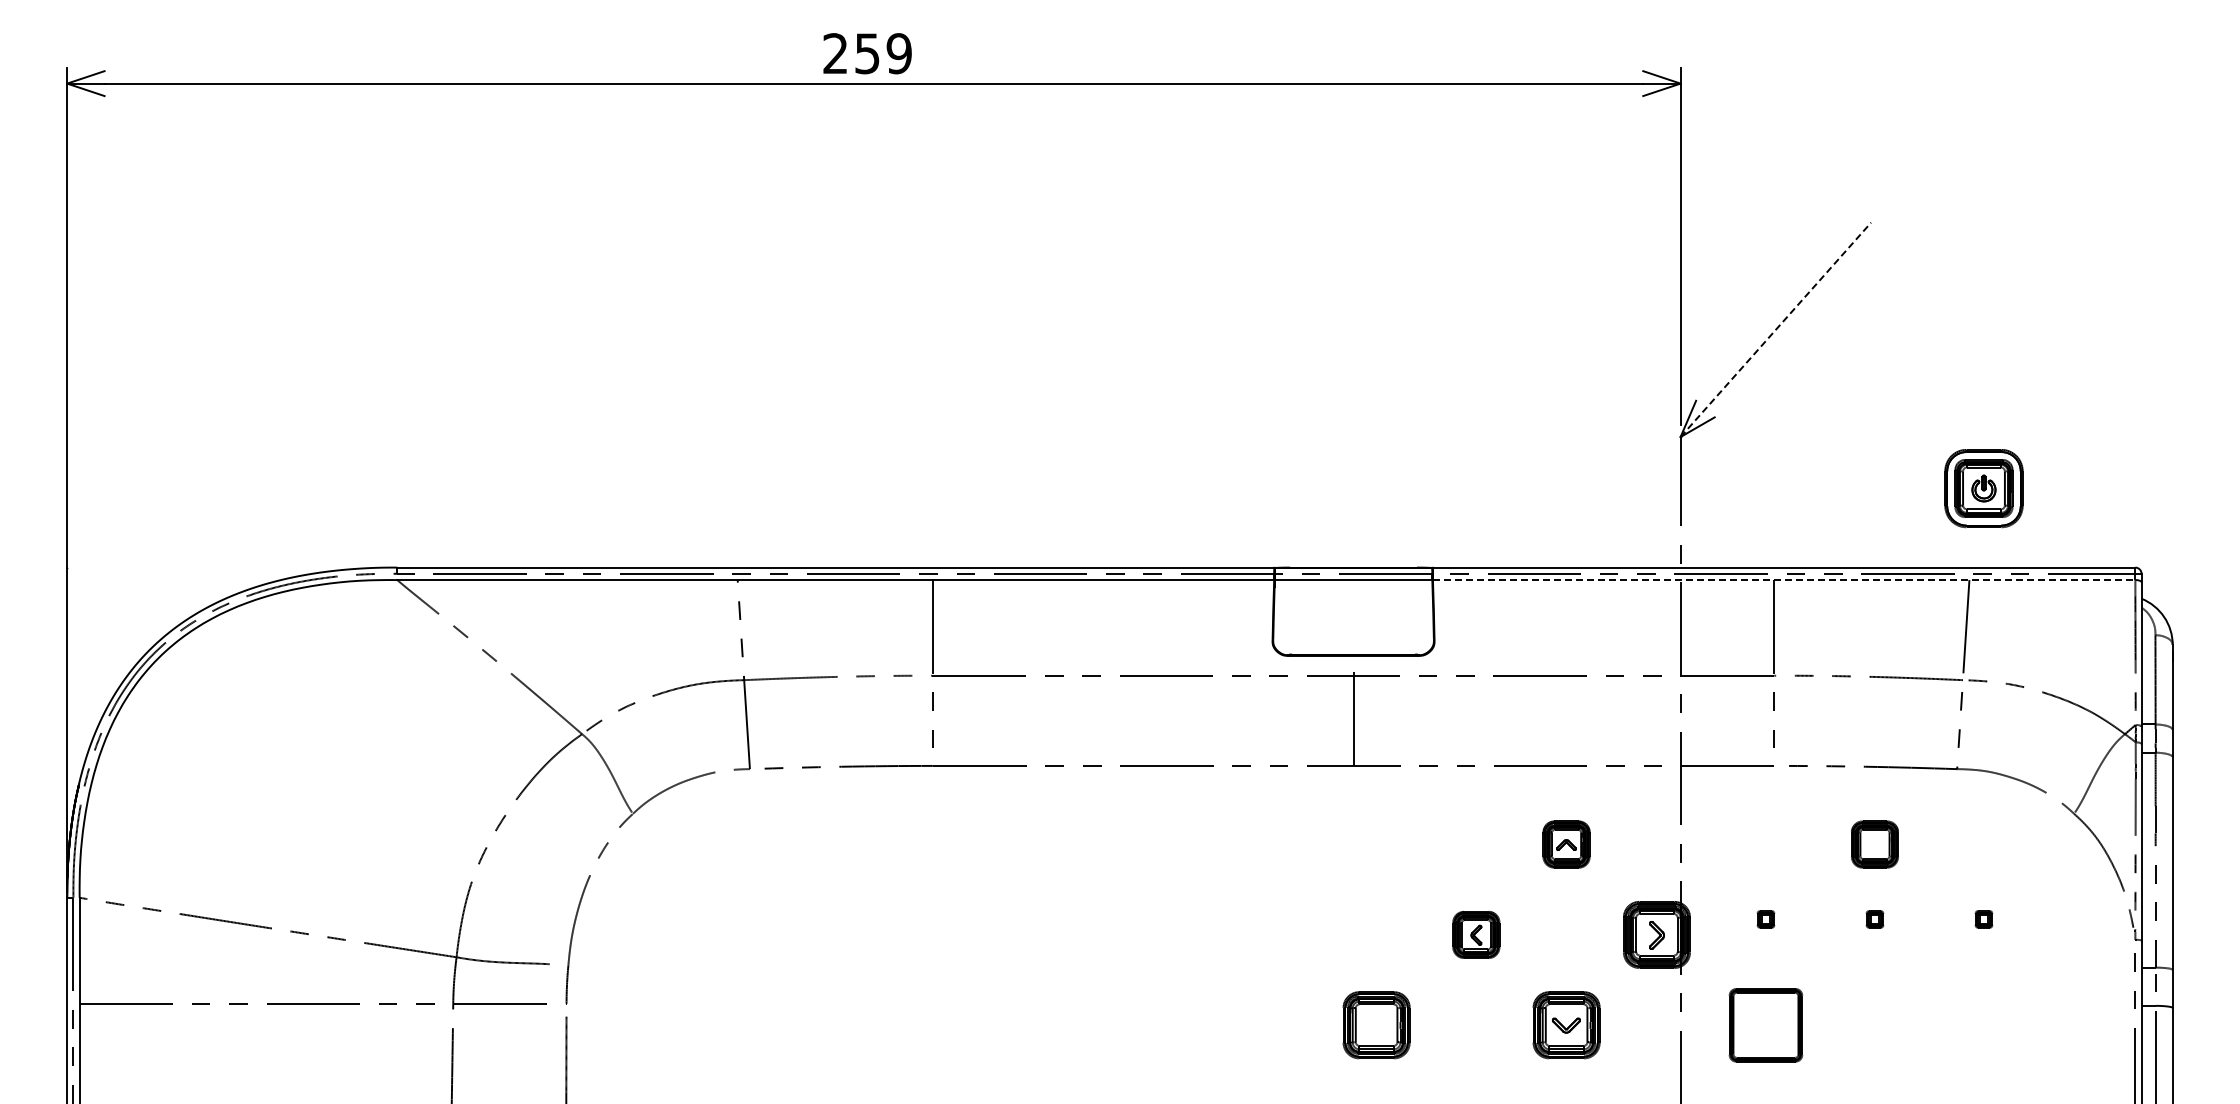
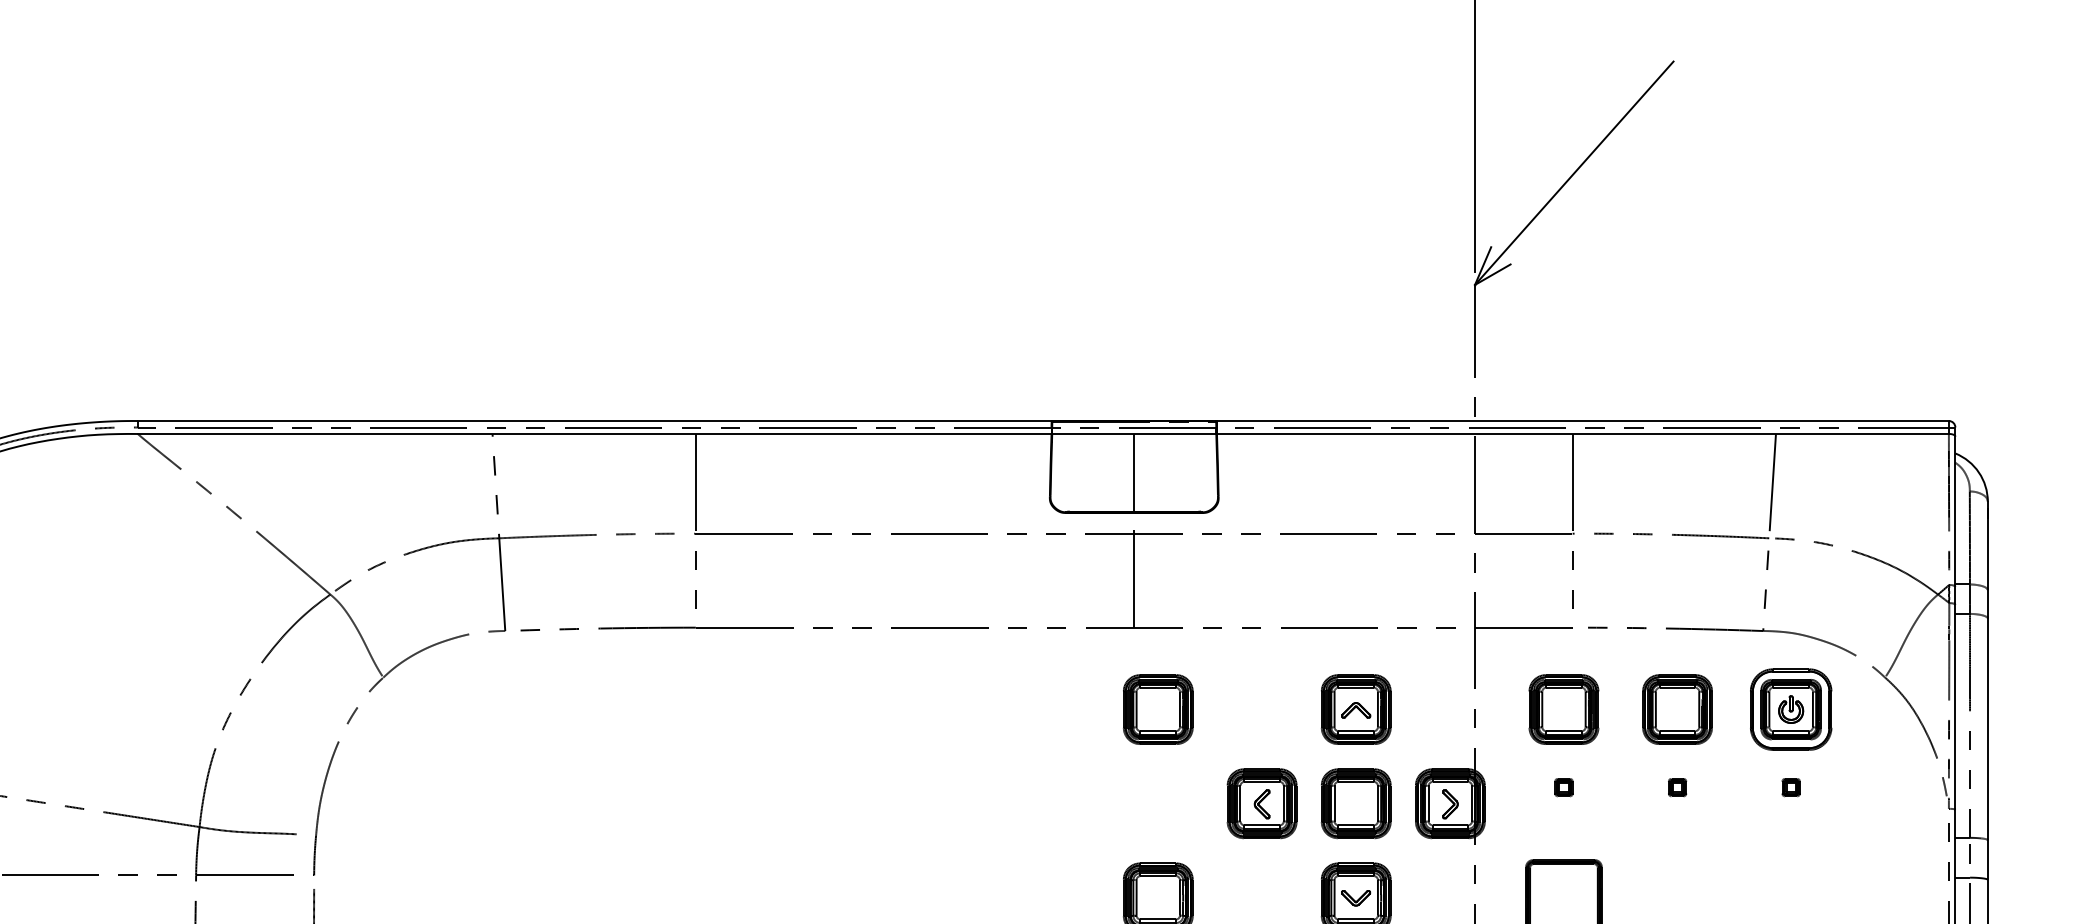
line: (1776, 329) -> (1574, 172), dashed -> solid
part: (1983, 488) -> (1790, 709), moved
line: (1784, 580) -> (1583, 434), dashed -> solid
line: (1353, 617) -> (1134, 473), added
part: (1376, 844) -> (1158, 709), added
part: (1566, 844) -> (1356, 709), size x1.43
part: (1765, 844) -> (1563, 709), added
part: (1874, 844) -> (1677, 709), size x1.43
part: (1476, 934) -> (1262, 803), size x1.43
part: (1566, 934) -> (1356, 803), added

